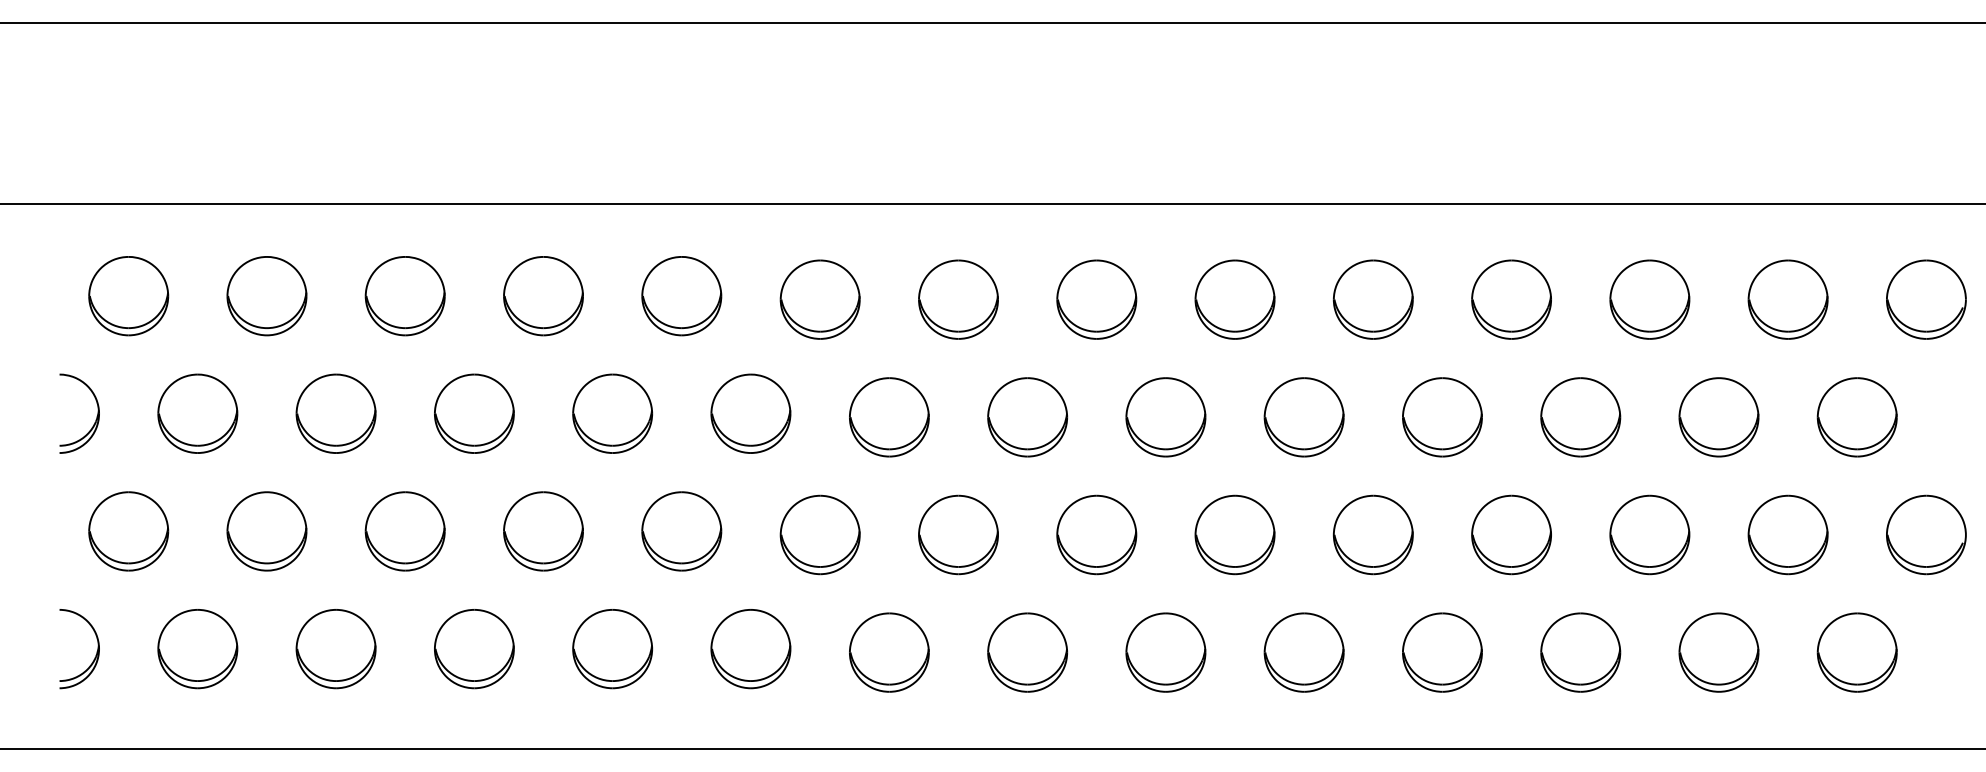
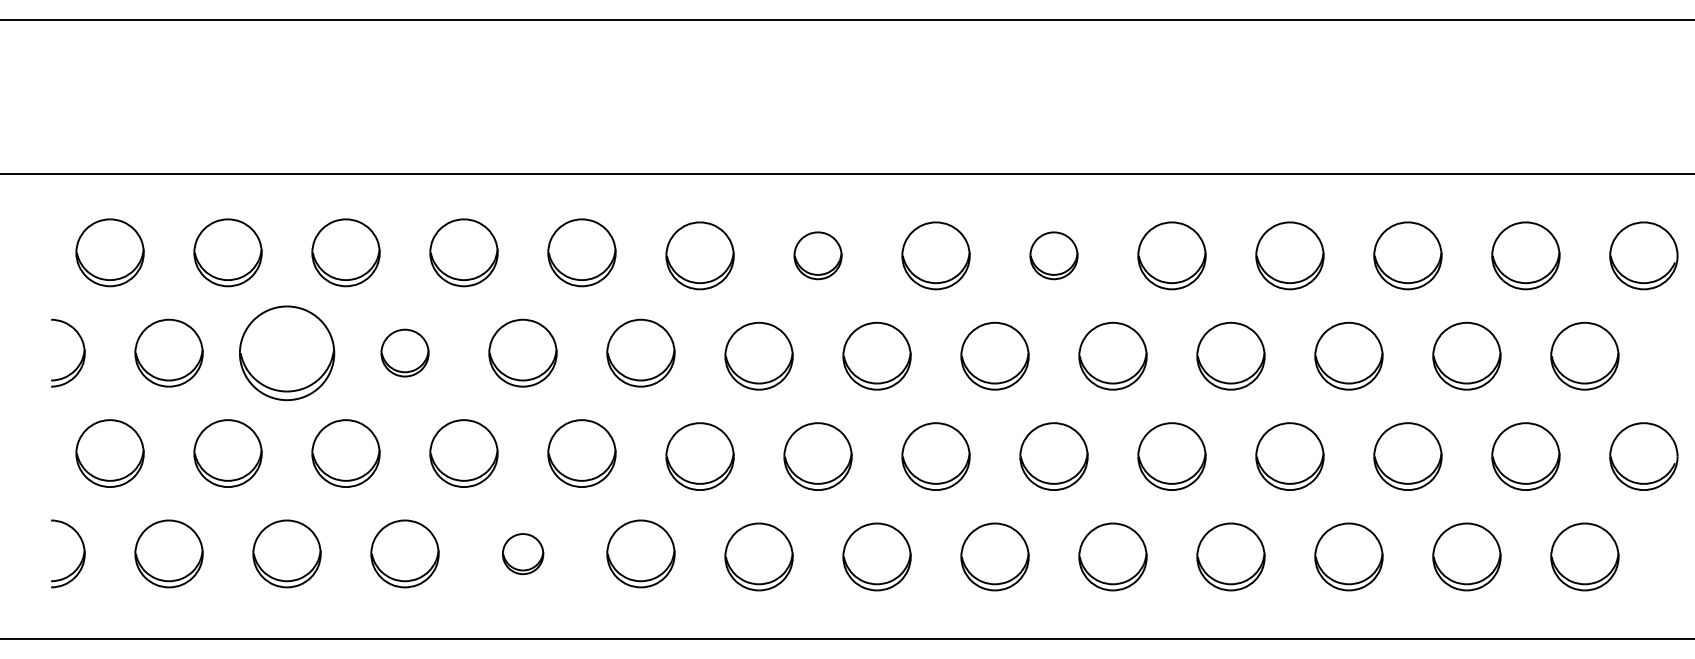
part: (958, 299) -> (818, 255), size x0.7
part: (1234, 299) -> (1053, 255), size x0.7
part: (335, 413) -> (286, 352), size x1.4
part: (474, 413) -> (405, 352), size x0.7
part: (612, 649) -> (522, 554), size x0.6

